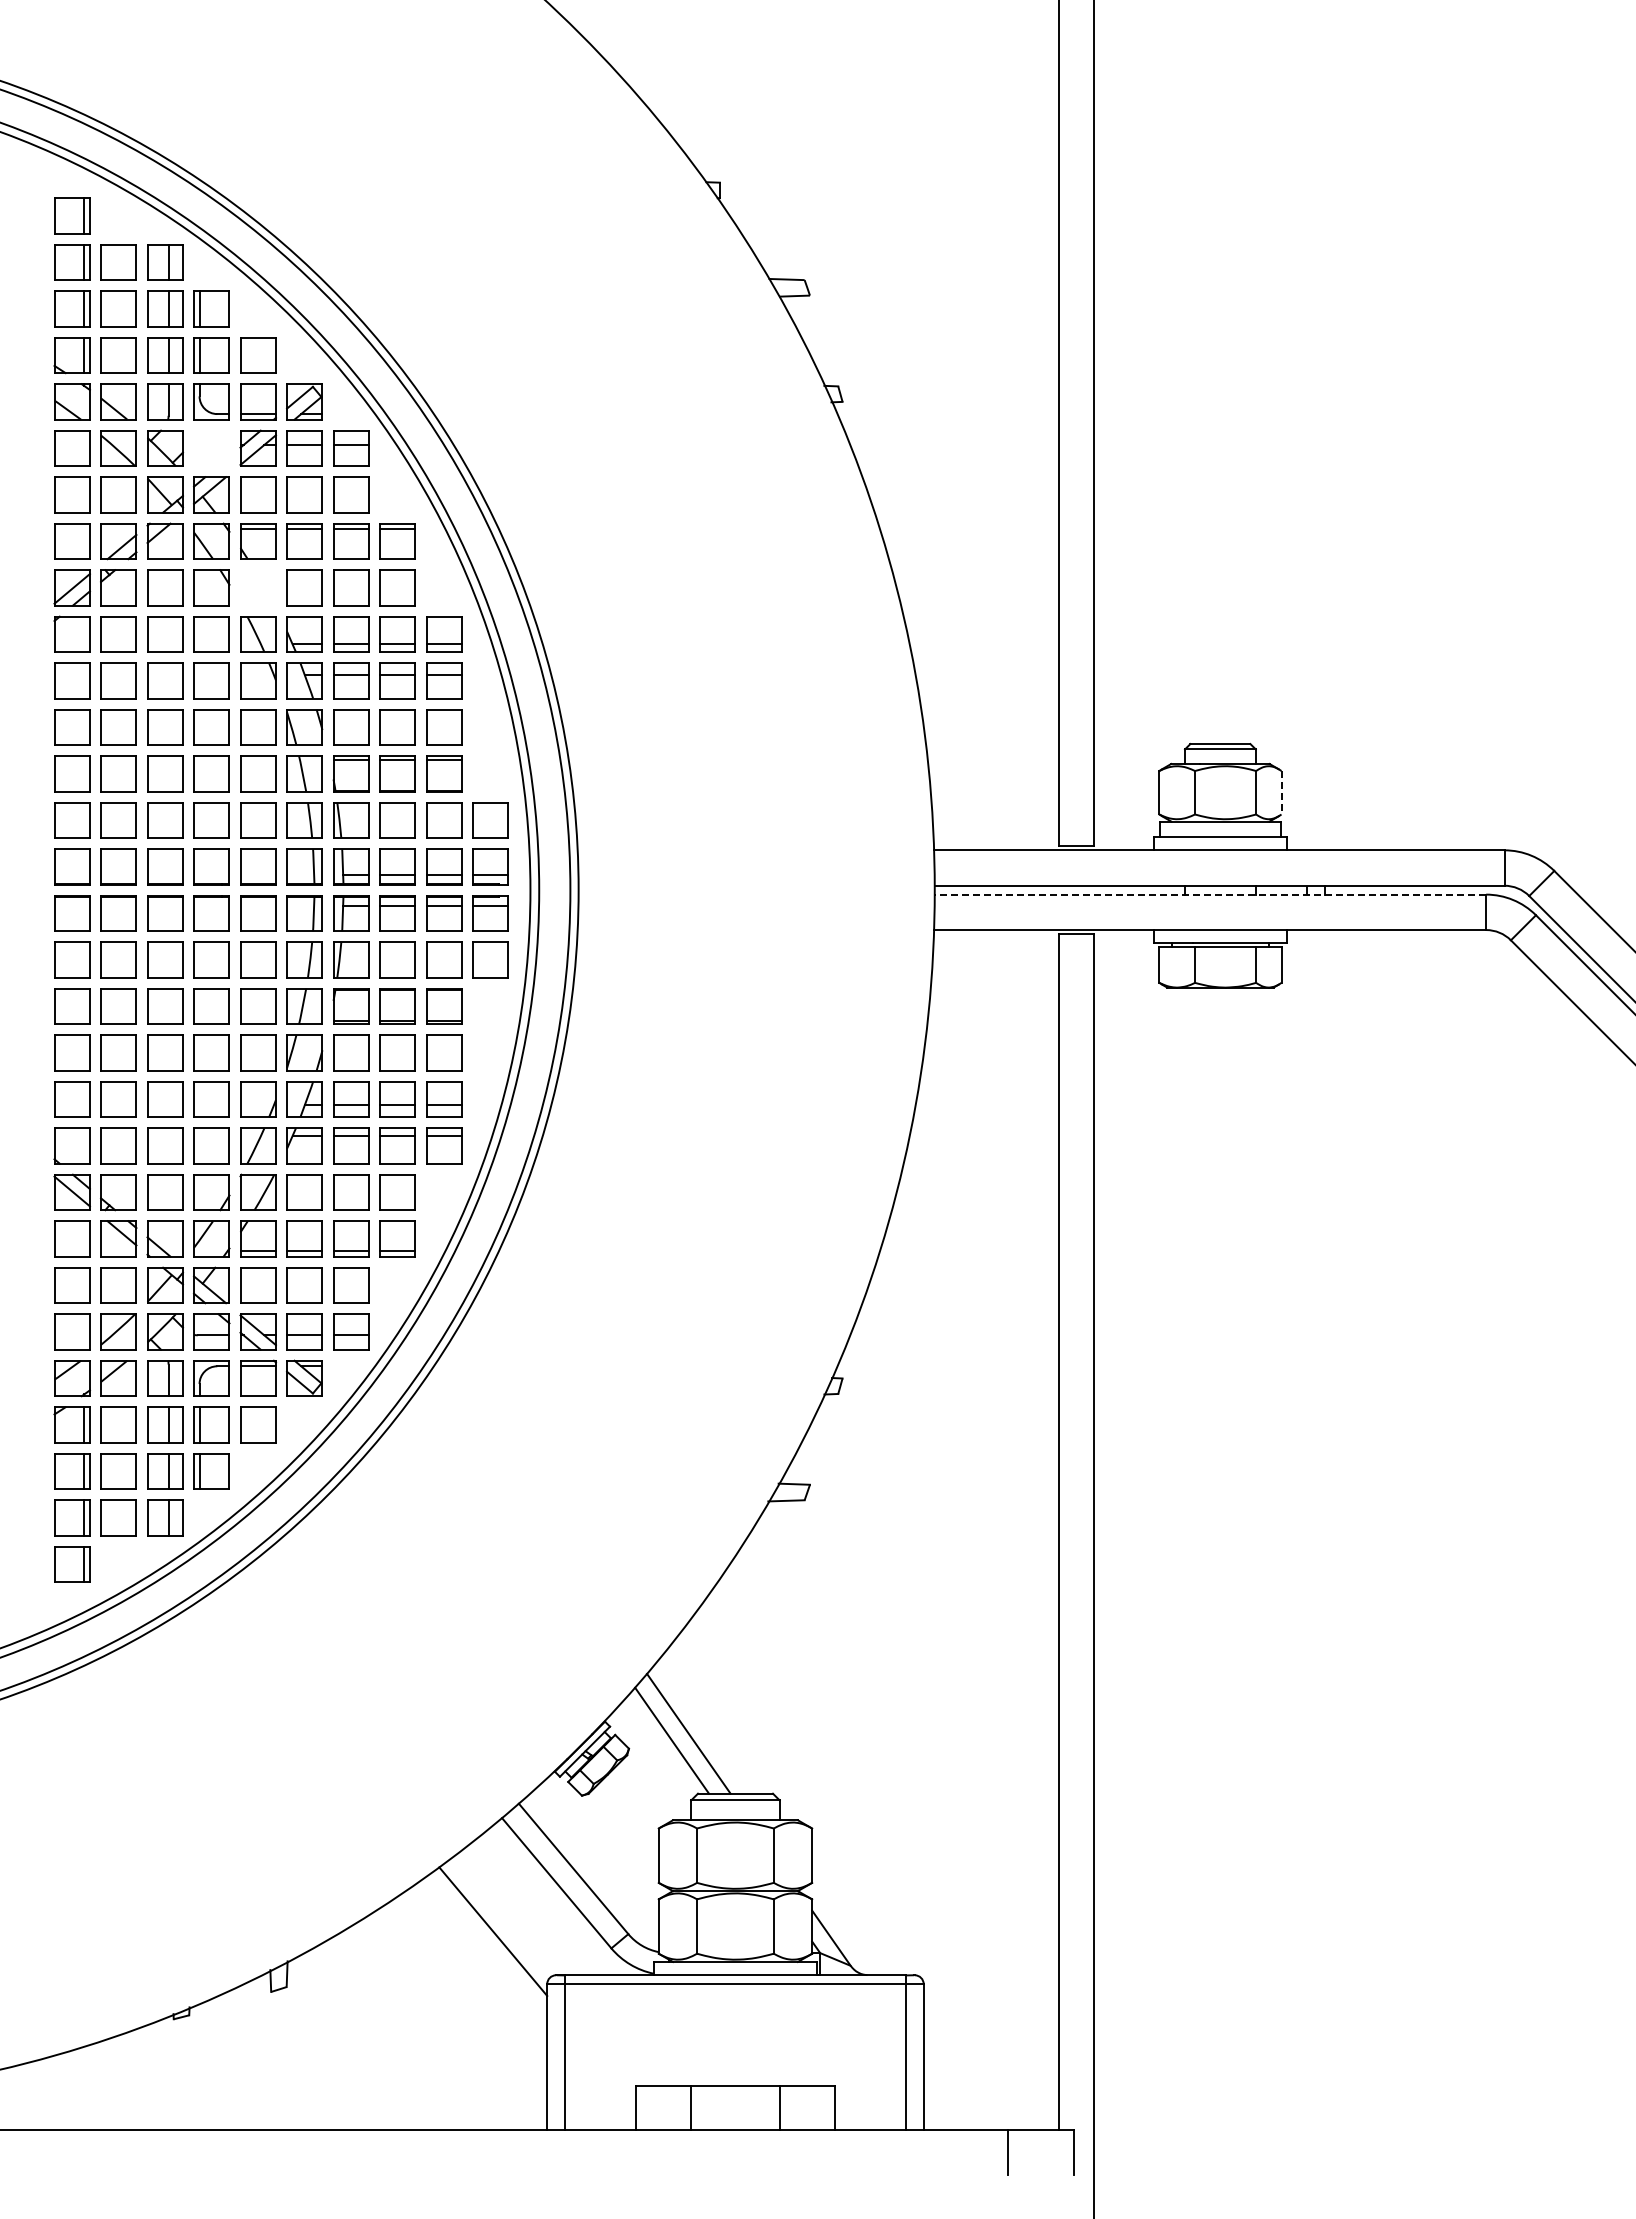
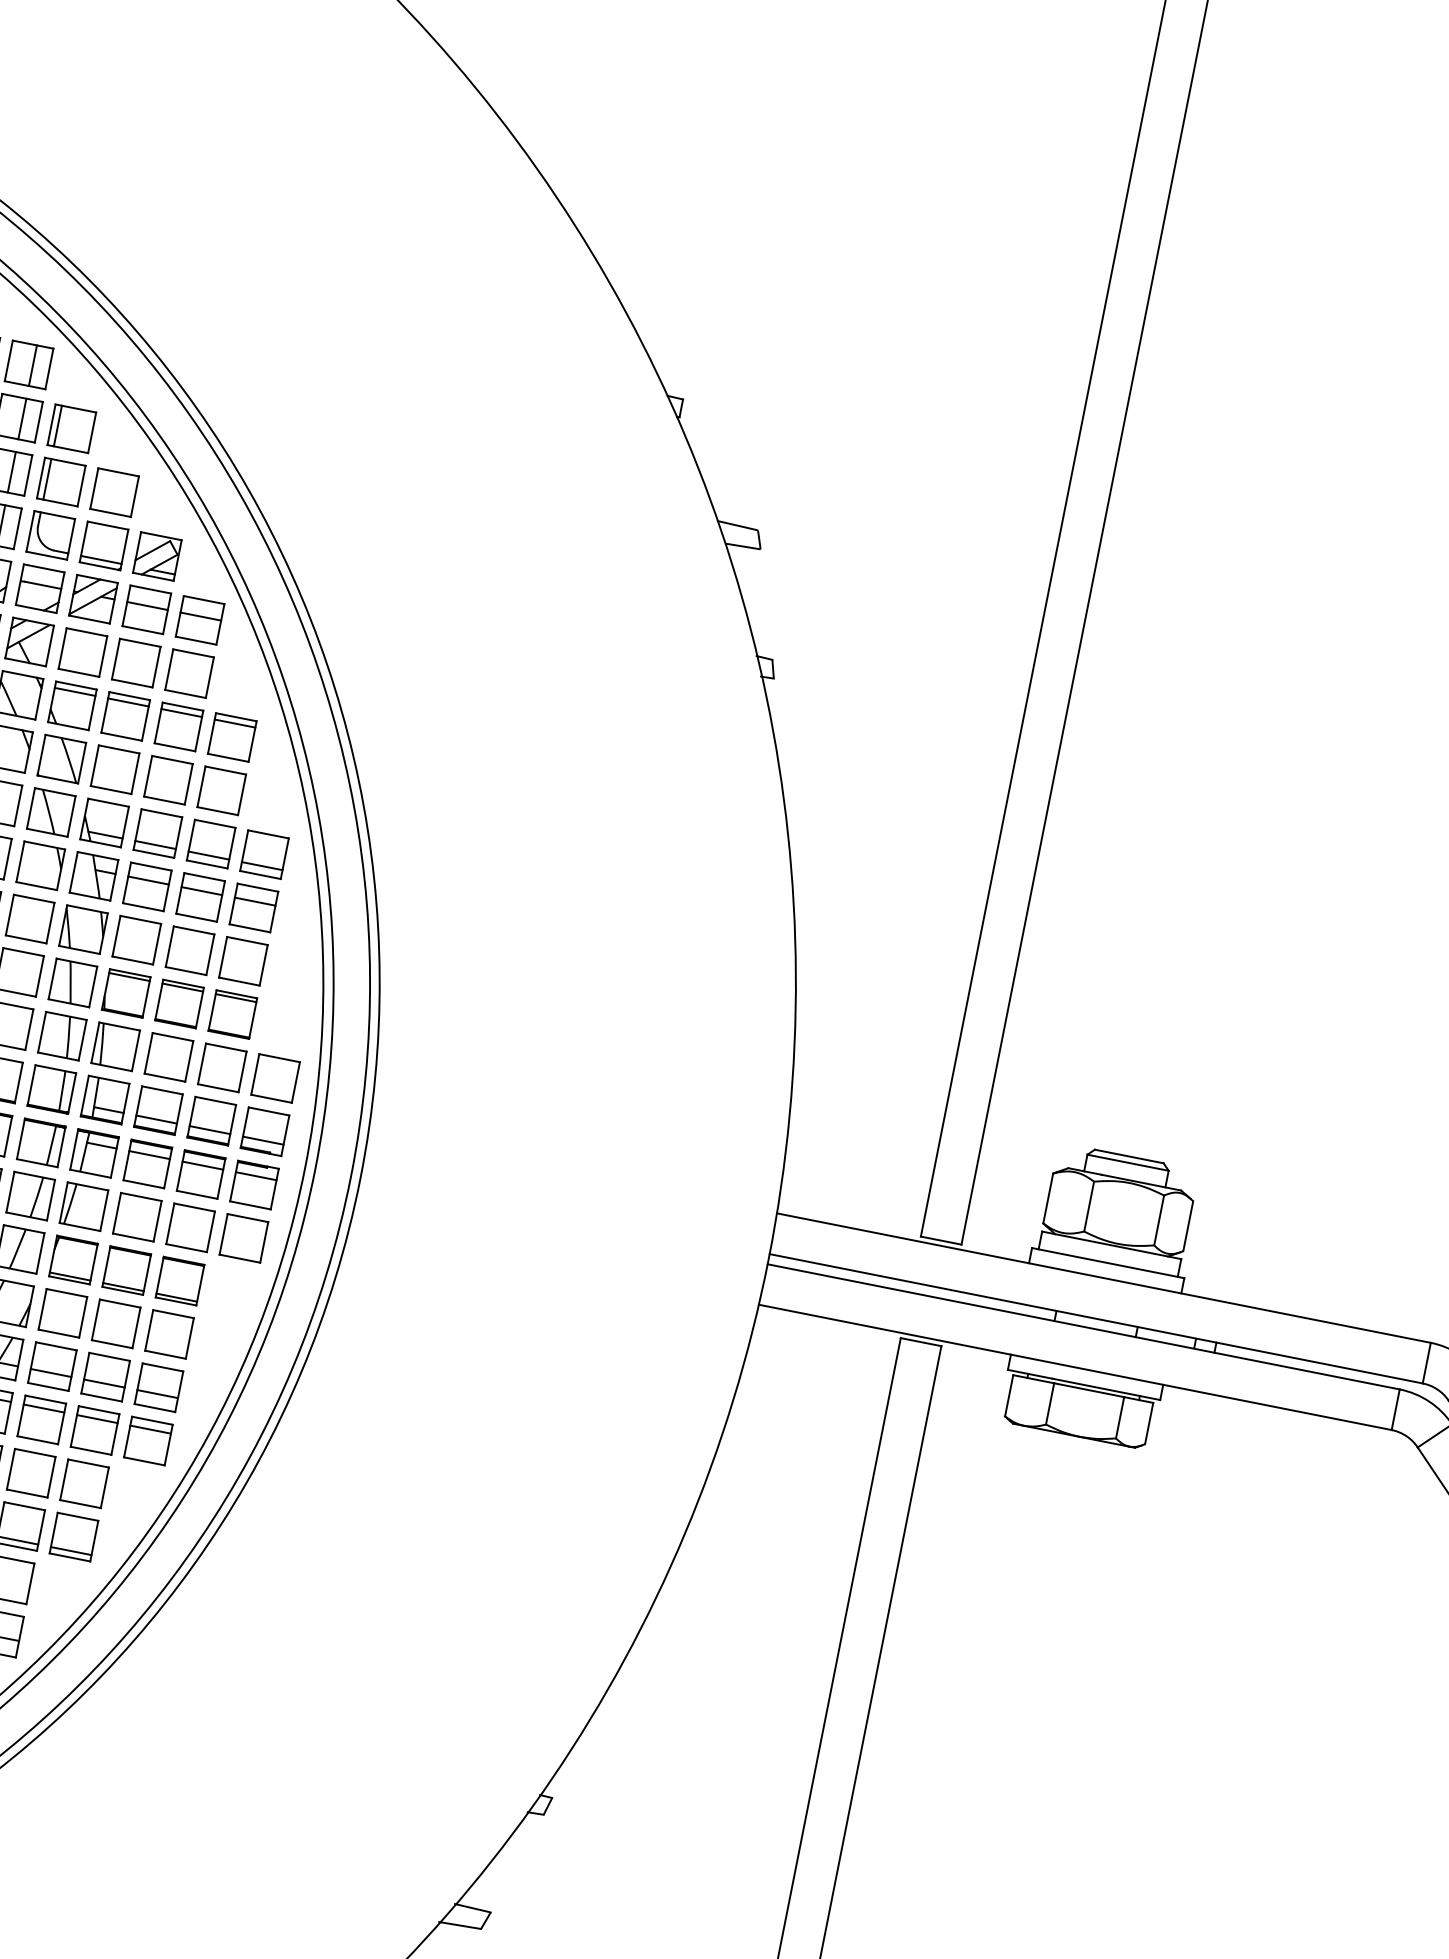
part: (211, 448) -> (39, 588), added
part: (257, 587) -> (61, 758), added
line: (1281, 792) -> (1188, 1225), dashed -> solid
line: (1210, 894) -> (1083, 1326), dashed -> solid

